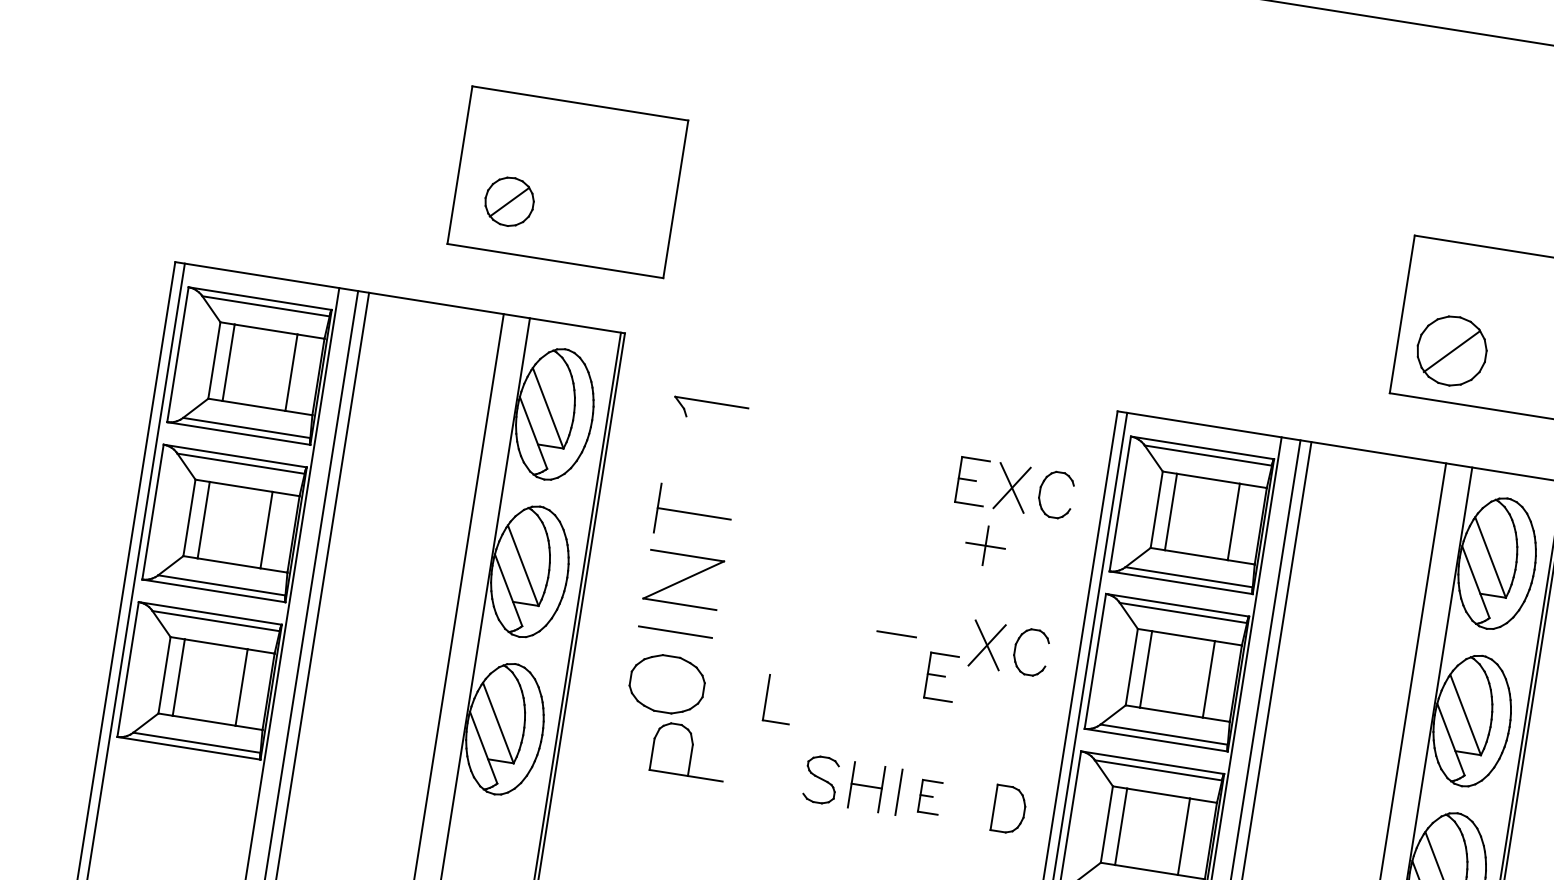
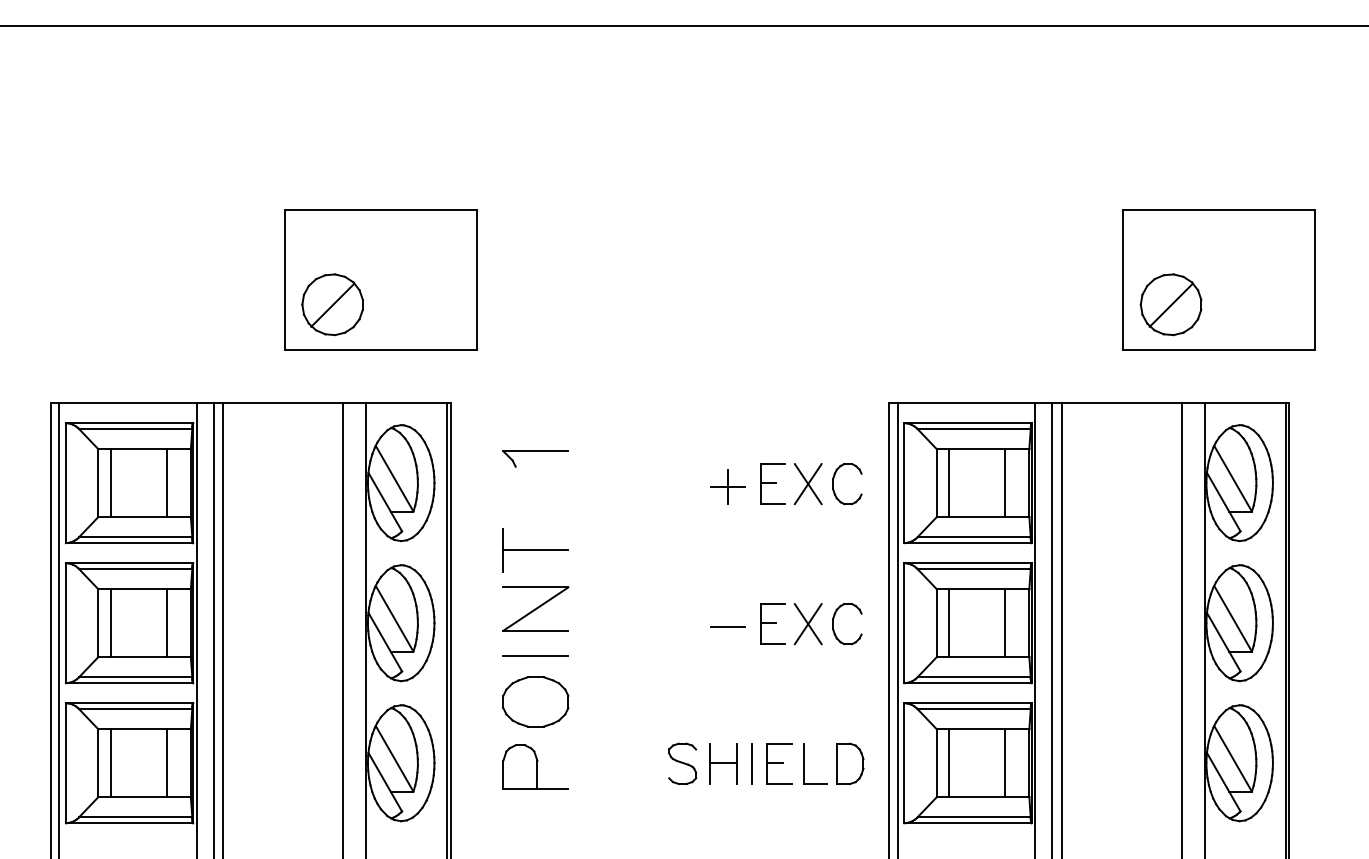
part: (509, 201) -> (332, 304), size x1.43
part: (984, 545) -> (727, 486), moved
part: (941, 676) -> (772, 623), moved
part: (767, 697) -> (804, 763), moved
part: (689, 750) -> (535, 766), moved
part: (930, 796) -> (779, 763), size x1.43

